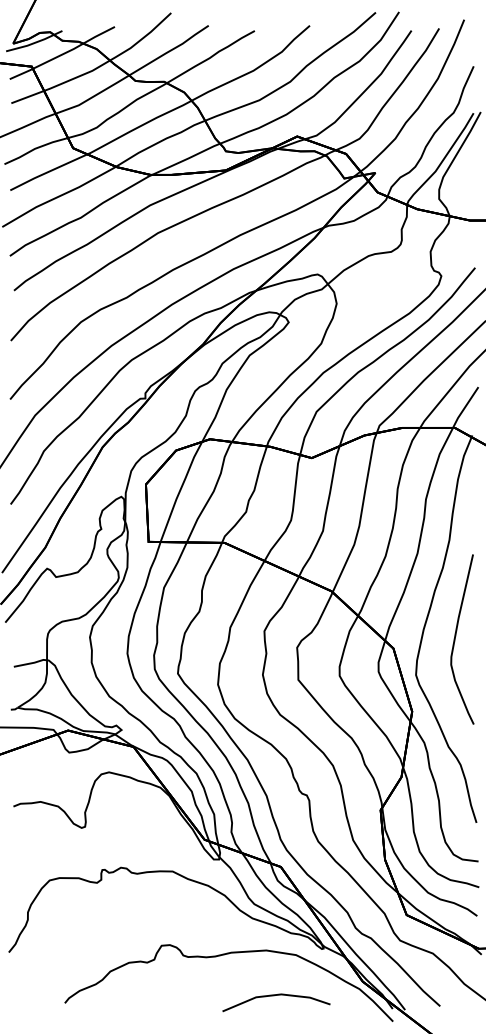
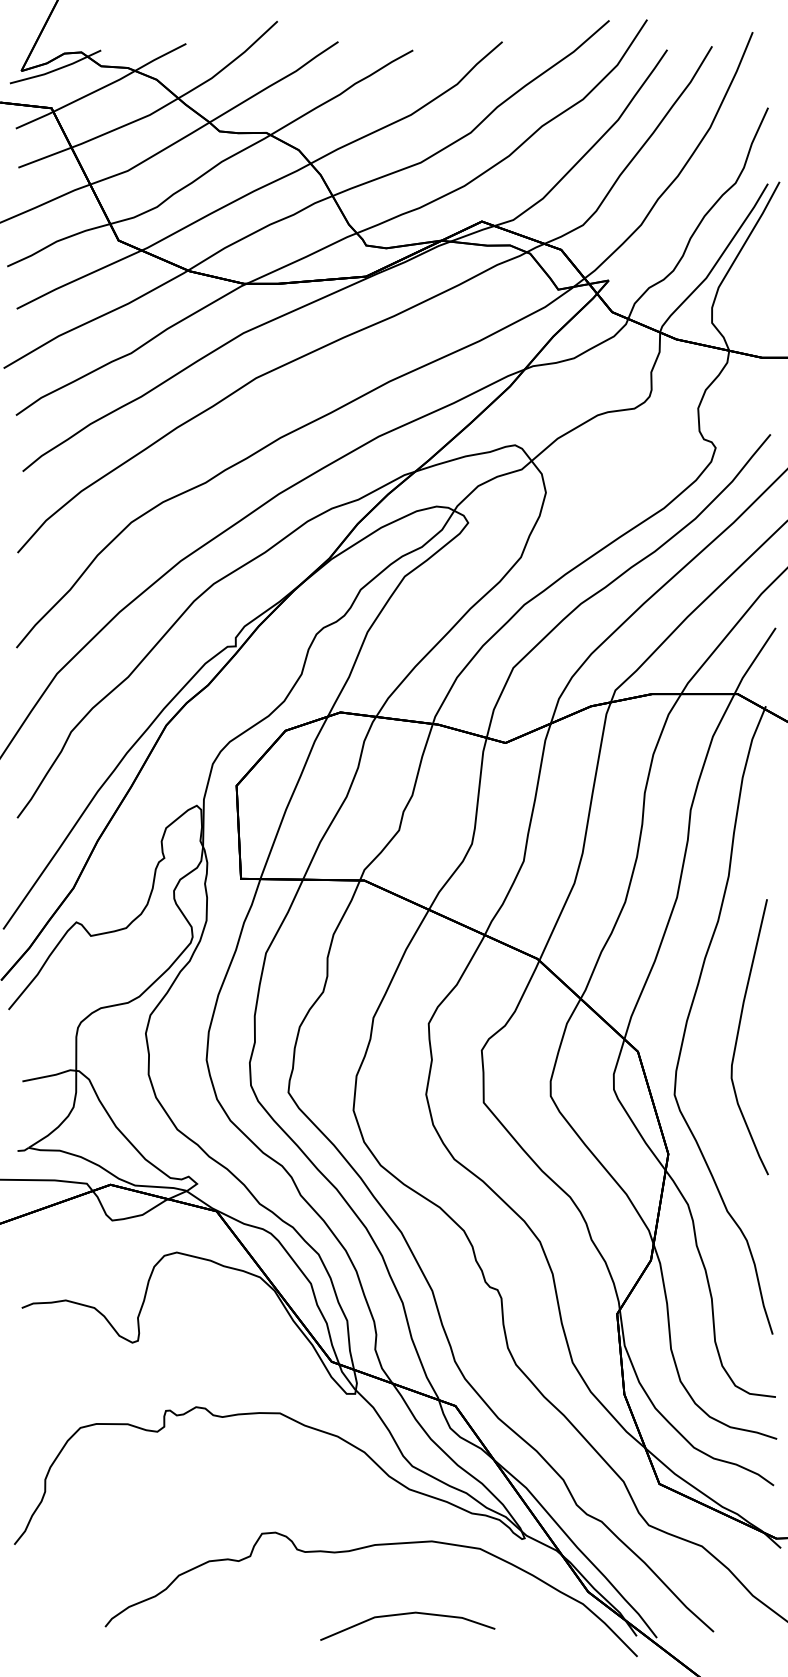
line: (274, 996) -> (404, 1616), moved

